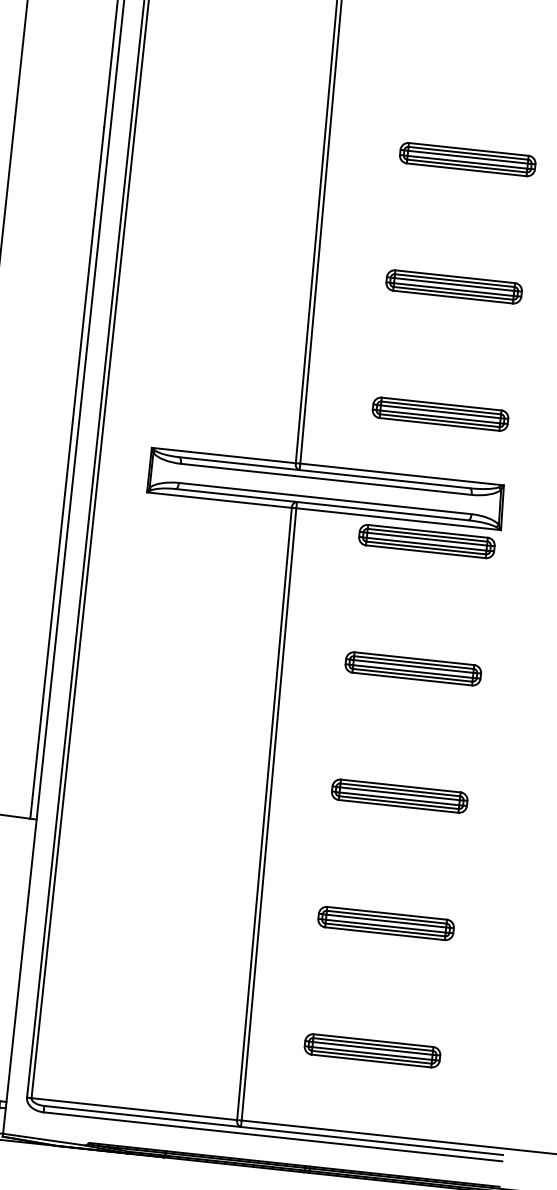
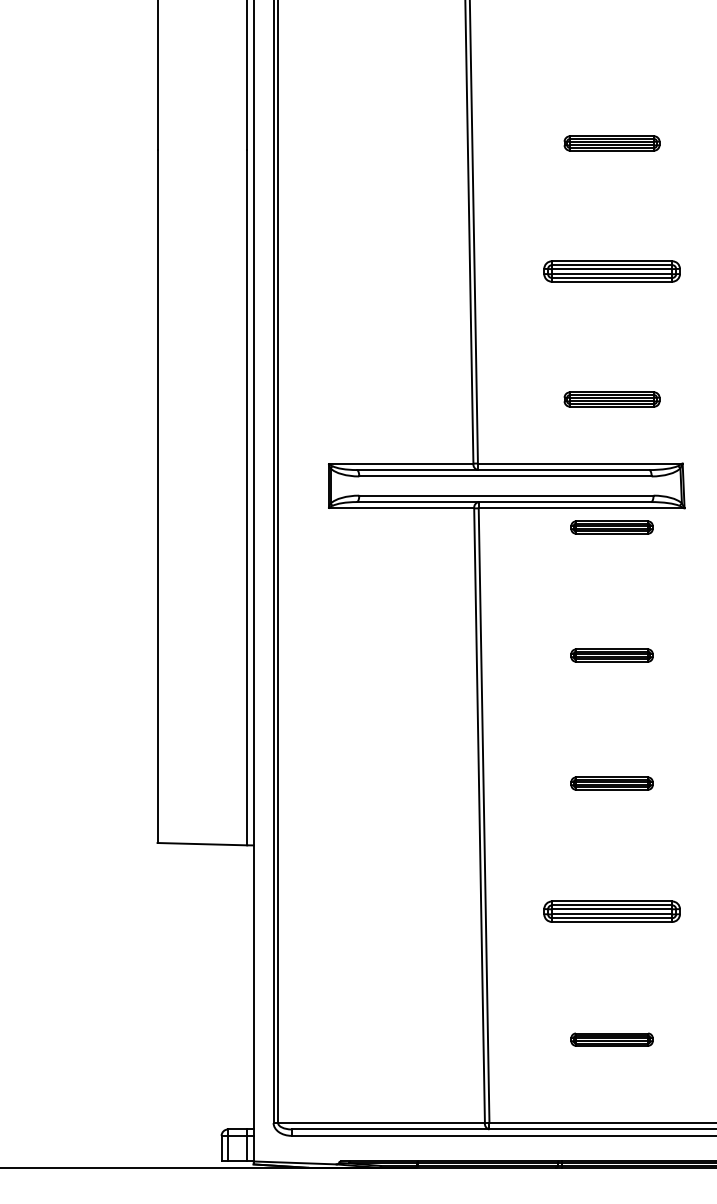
part: (467, 159) -> (611, 143), size x0.7
part: (439, 414) -> (611, 399), size x0.7
part: (426, 541) -> (611, 527), size x0.6
part: (412, 668) -> (611, 655), size x0.6
part: (399, 795) -> (611, 783), size x0.6
part: (371, 1050) -> (611, 1039), size x0.6

